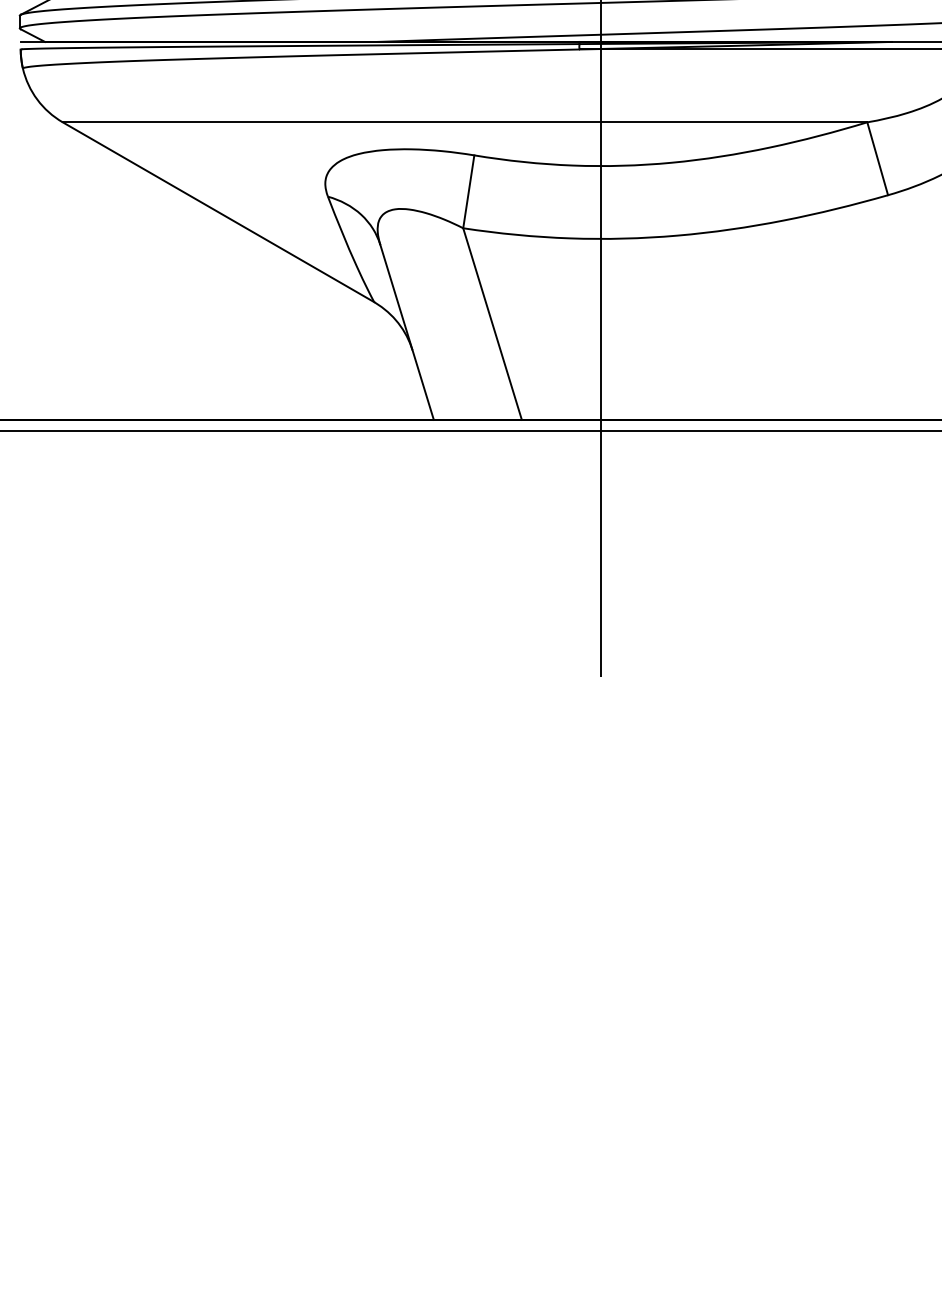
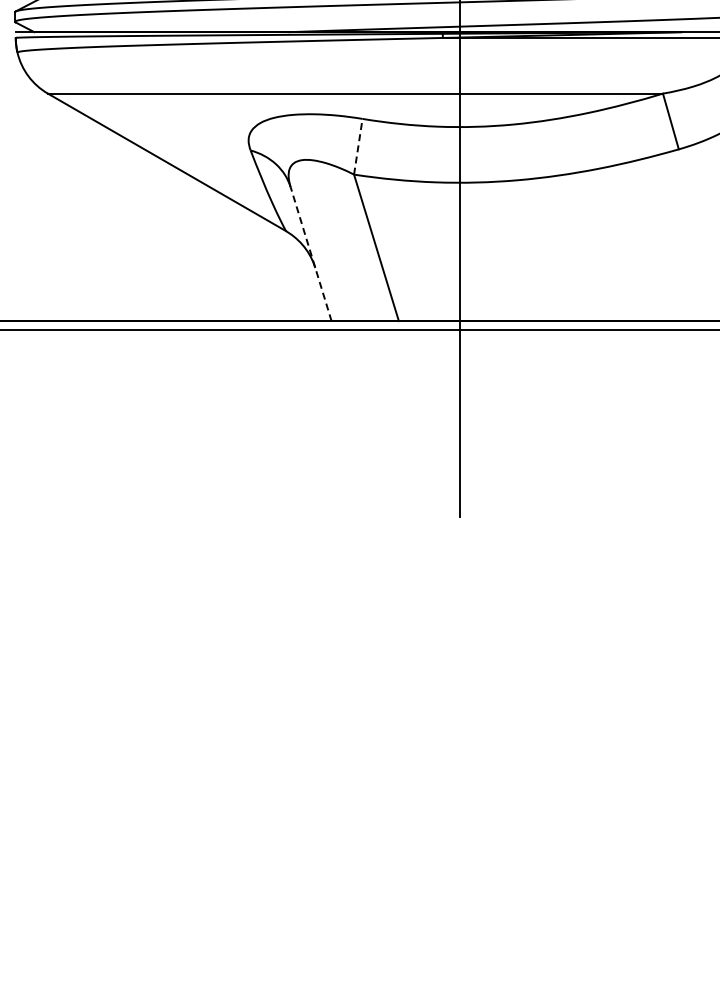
line: (469, 191) -> (358, 146), solid -> dashed
line: (407, 332) -> (311, 254), solid -> dashed

